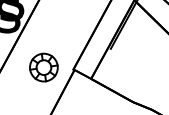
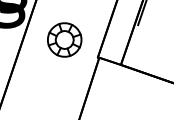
part: (43, 67) -> (64, 39), moved

